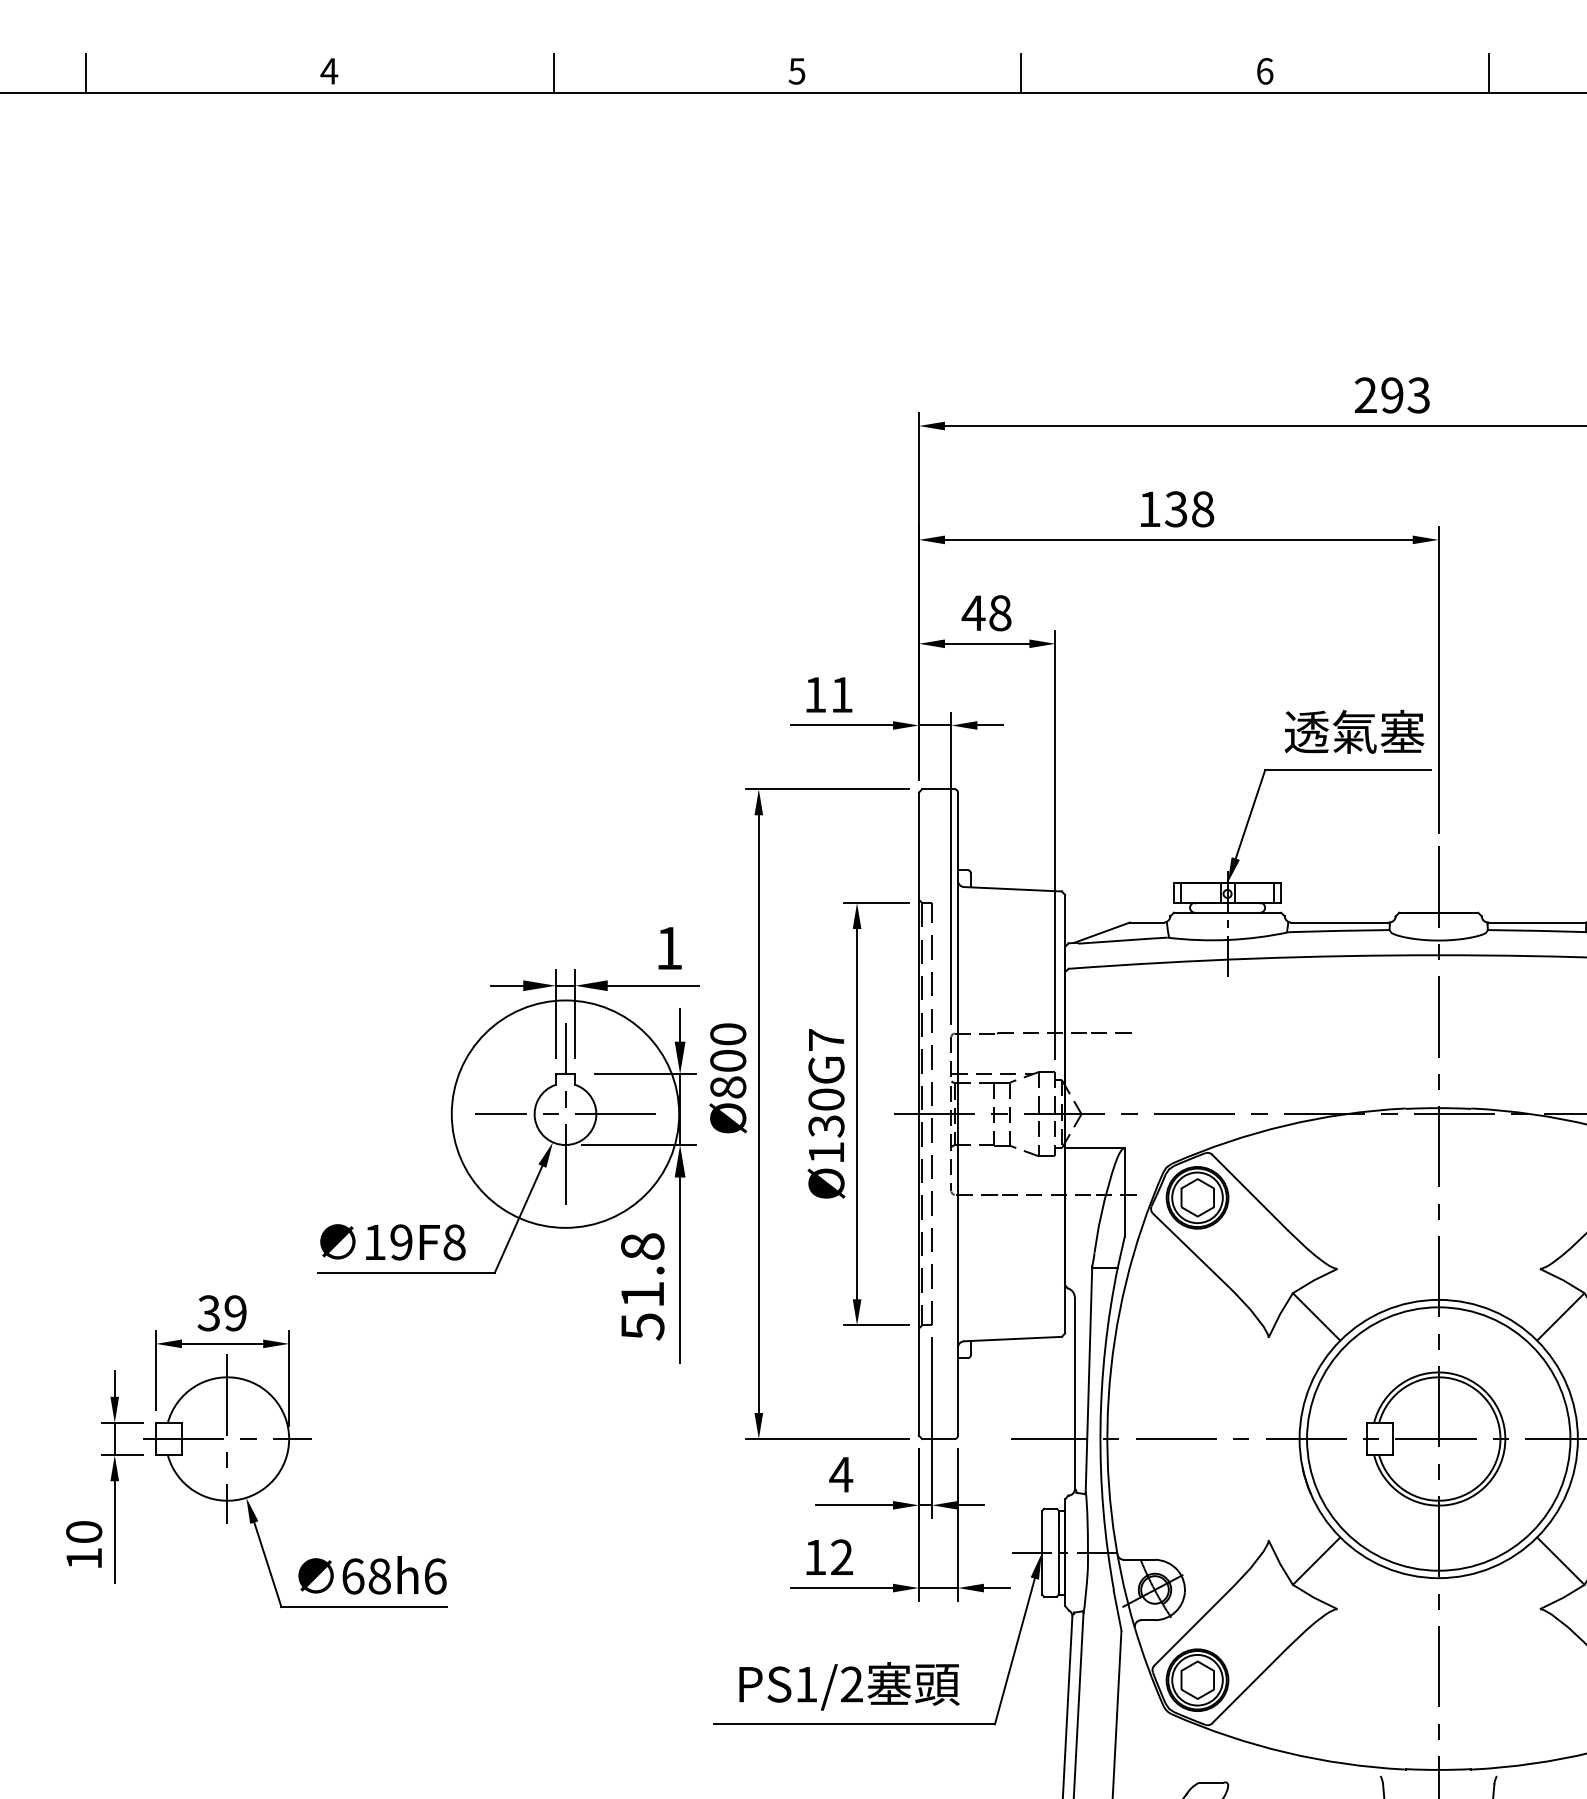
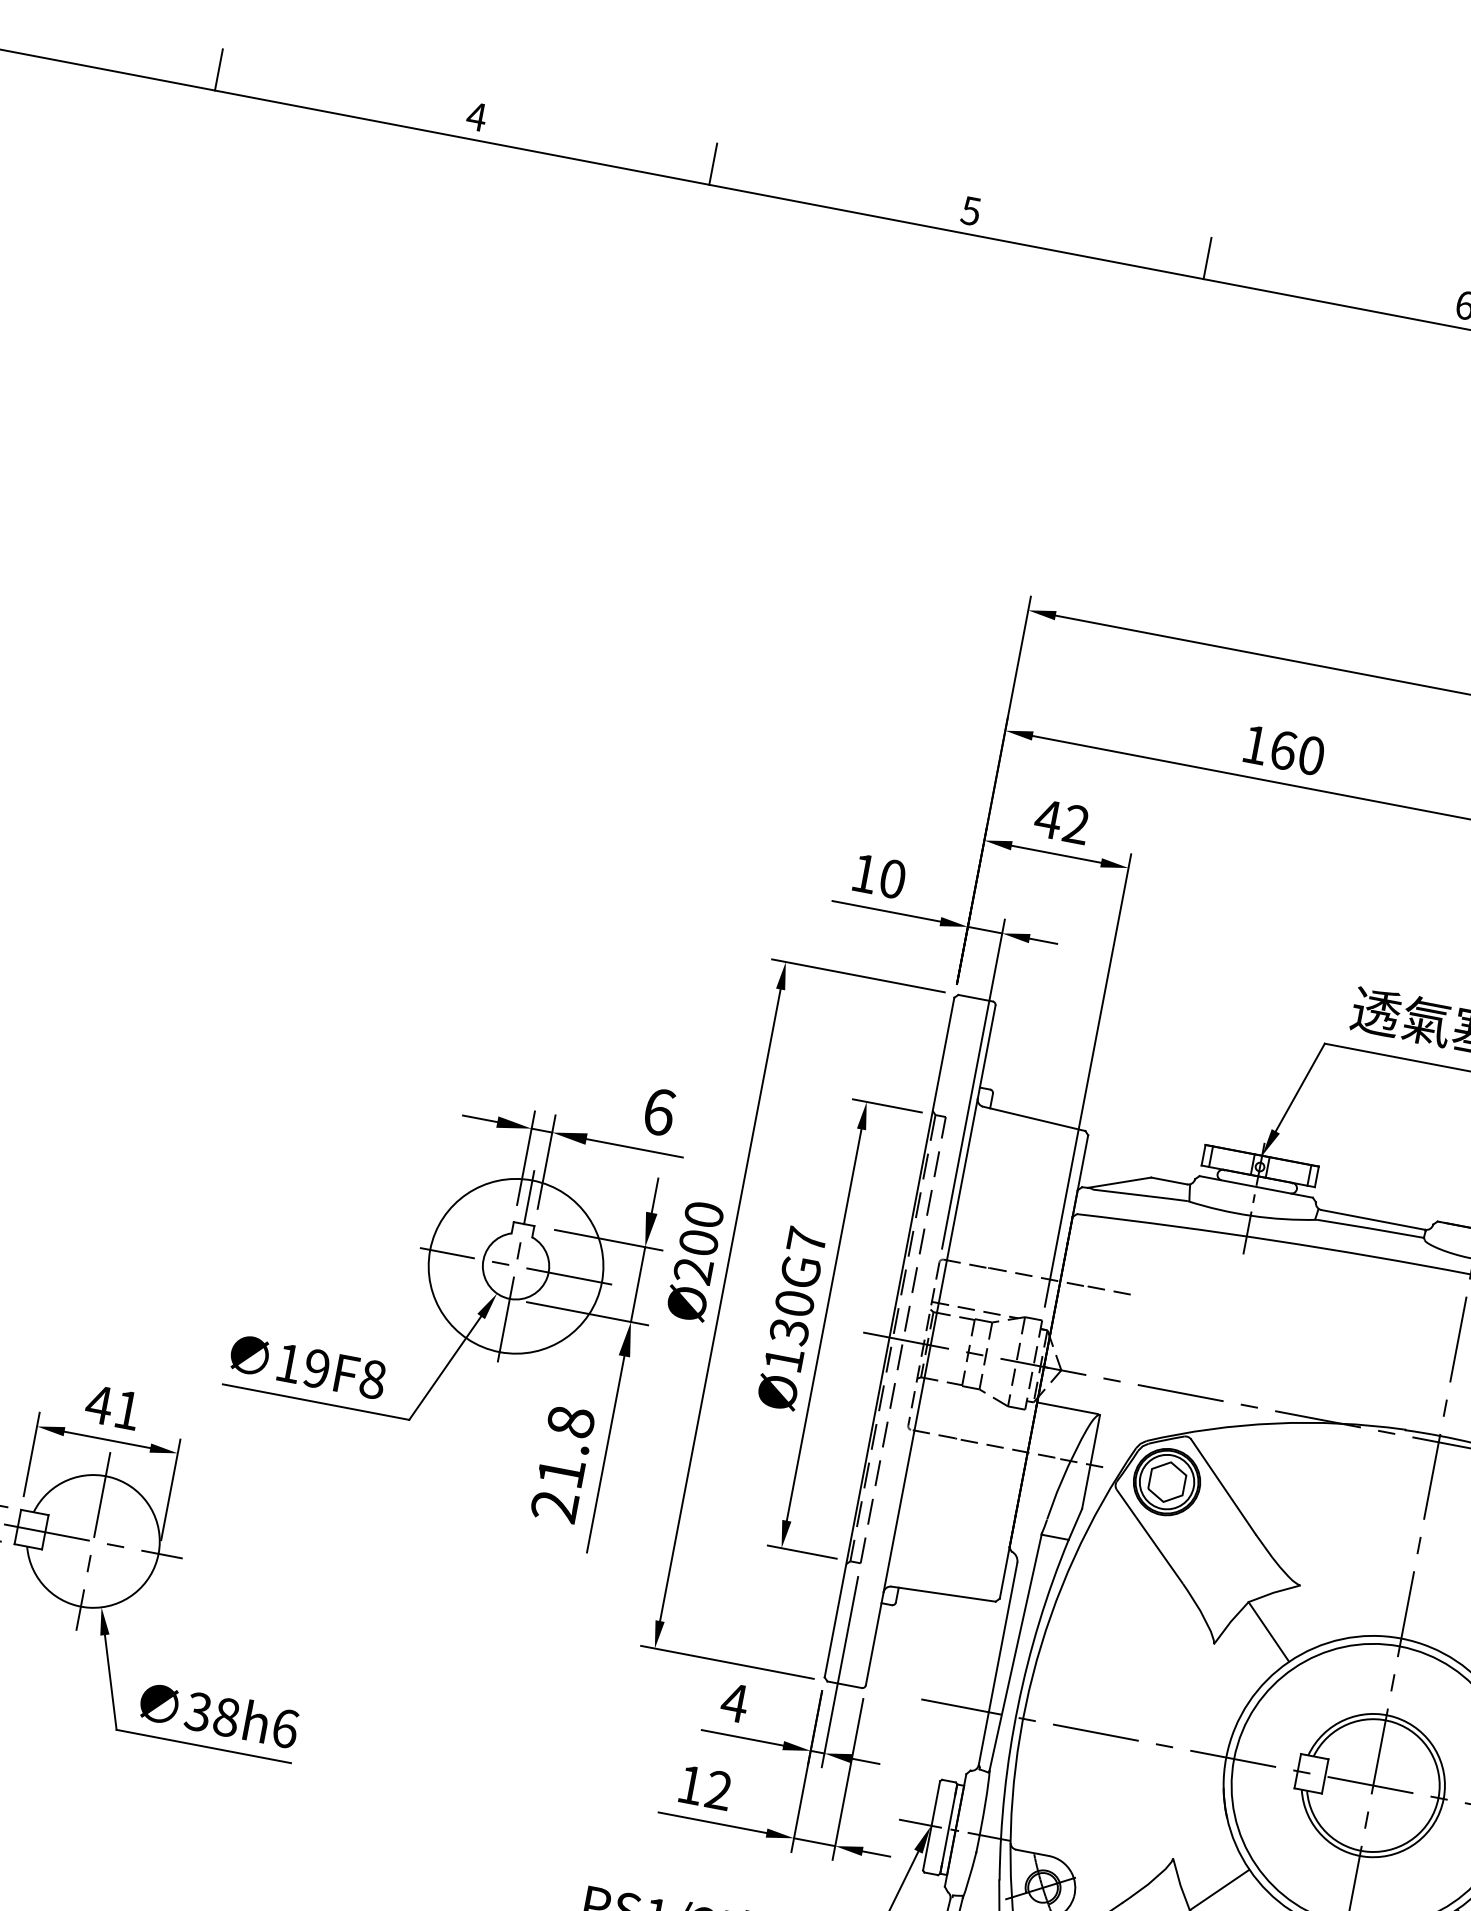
text: (1189, 509) -> (1297, 753), 138 -> 160
text: (1000, 613) -> (1076, 824), 48 -> 42
text: (842, 694) -> (893, 878), 11 -> 10
text: (669, 948) -> (659, 1112), 1 -> 6
text: (728, 1087) -> (693, 1270), Ø800 -> Ø200
circle: (565, 1113) -> (516, 1265), size x0.71
text: (221, 1313) -> (112, 1407), 39 -> 41
text: (642, 1326) -> (554, 1506), 51.8 -> 21.8
text: (352, 1576) -> (197, 1711), 68h6 -> 38h6

